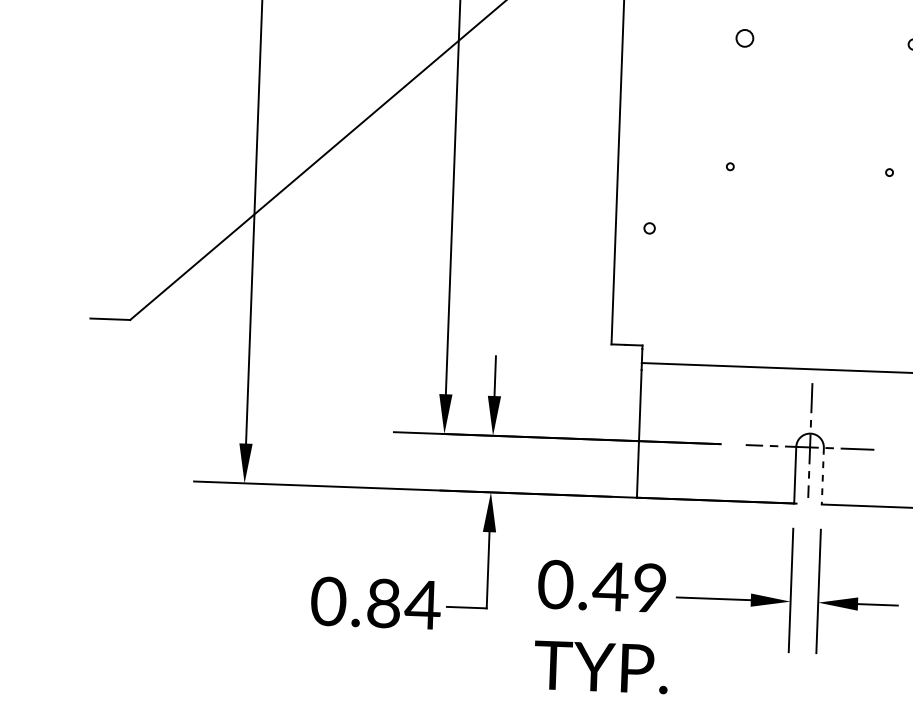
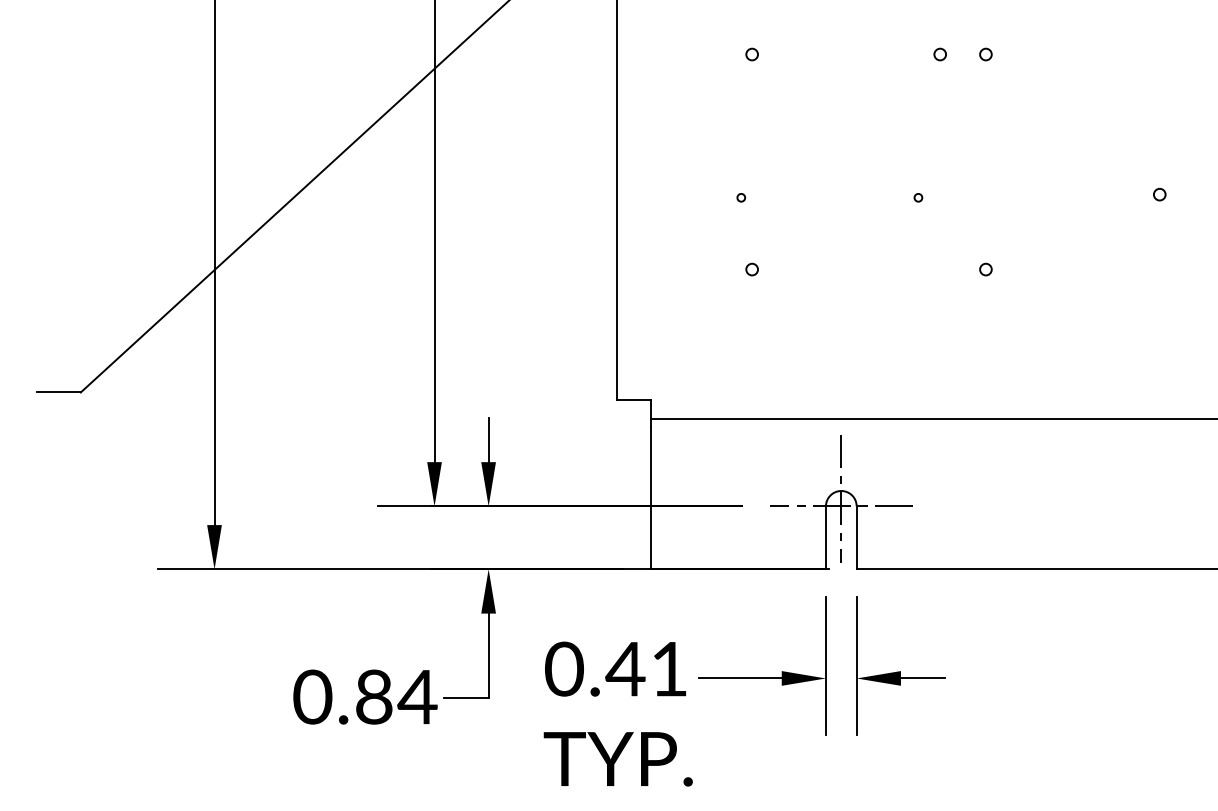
circle: (744, 38) -> (751, 54), size x0.62
circle: (649, 228) -> (751, 269), moved
line: (822, 476) -> (856, 538), dashed -> solid
text: (649, 587) -> (668, 668), 0.49 -> 0.41

